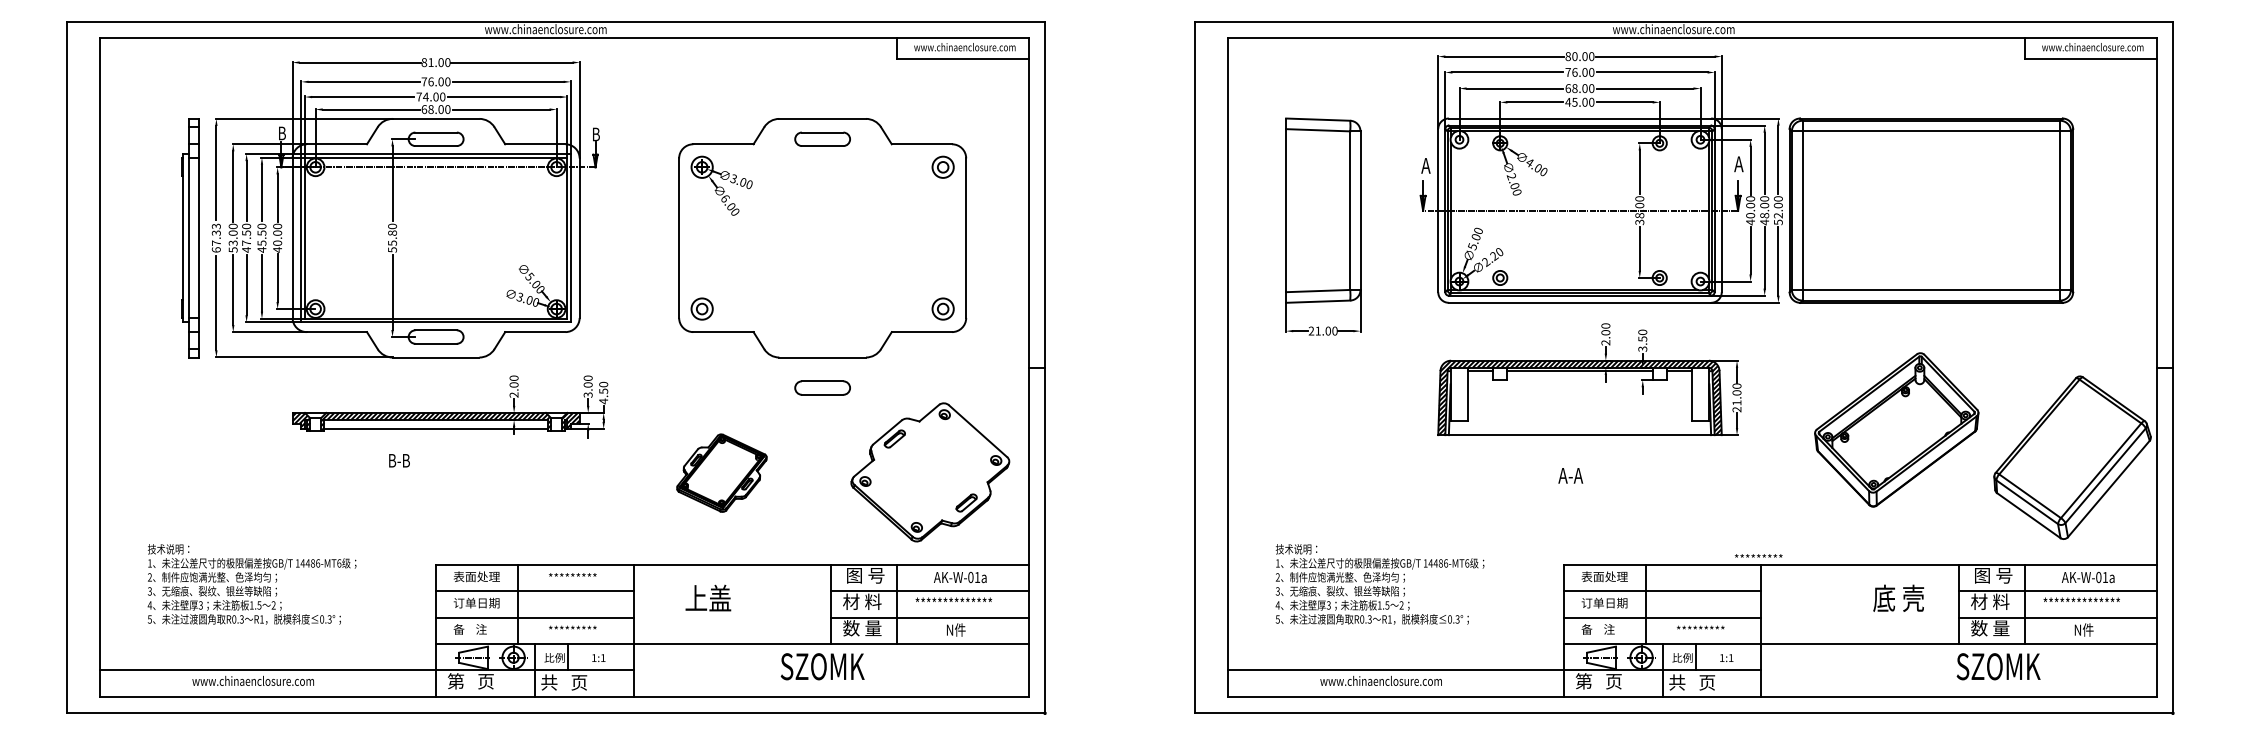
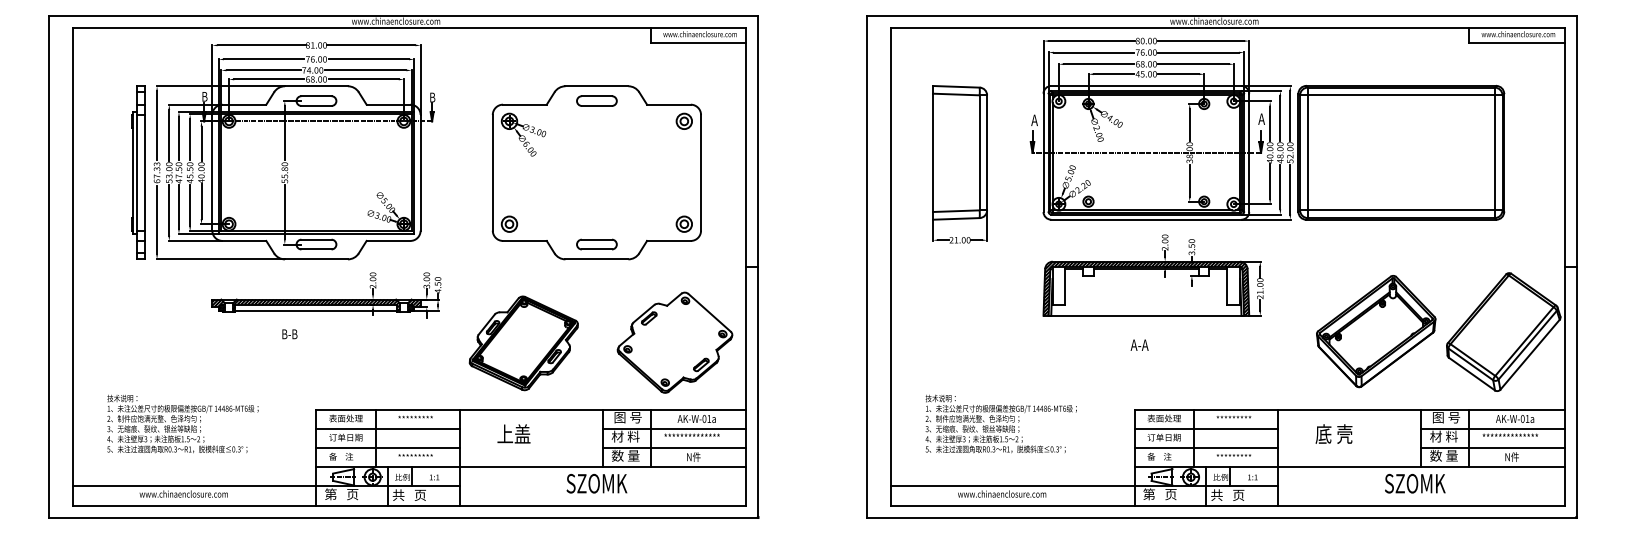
part: (822, 387) -> (596, 244), moved
part: (1896, 429) -> (1375, 331), moved
part: (721, 472) -> (523, 342), size x1.67
text: (1758, 555) -> (1233, 416), moved
text: (1898, 597) -> (1333, 433), moved
text: (1998, 666) -> (1415, 483), moved

